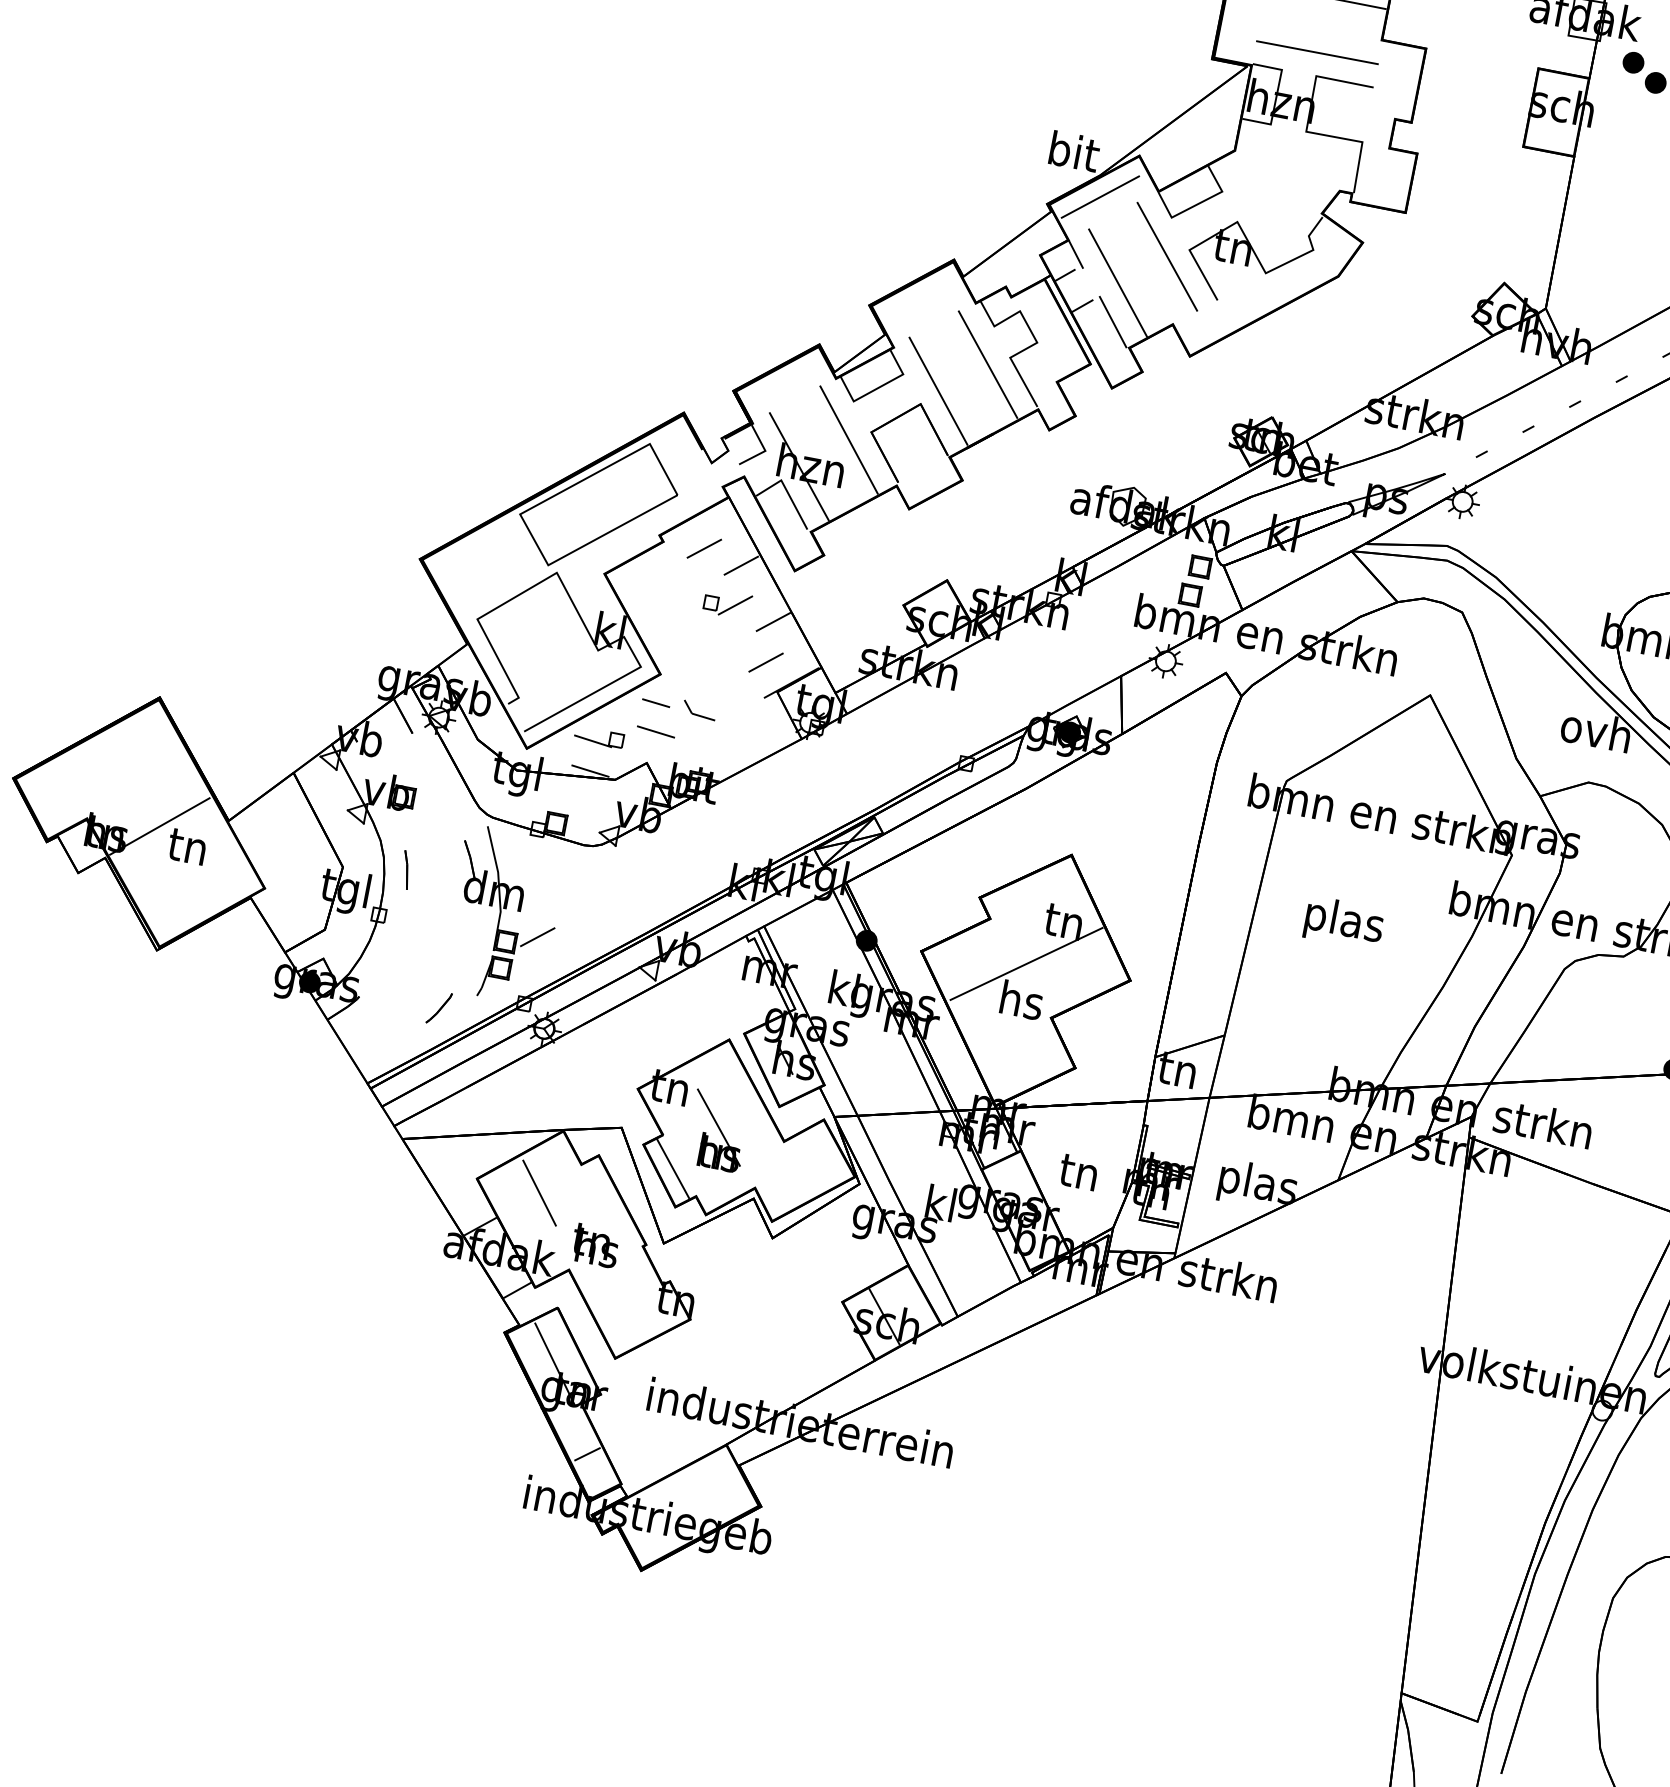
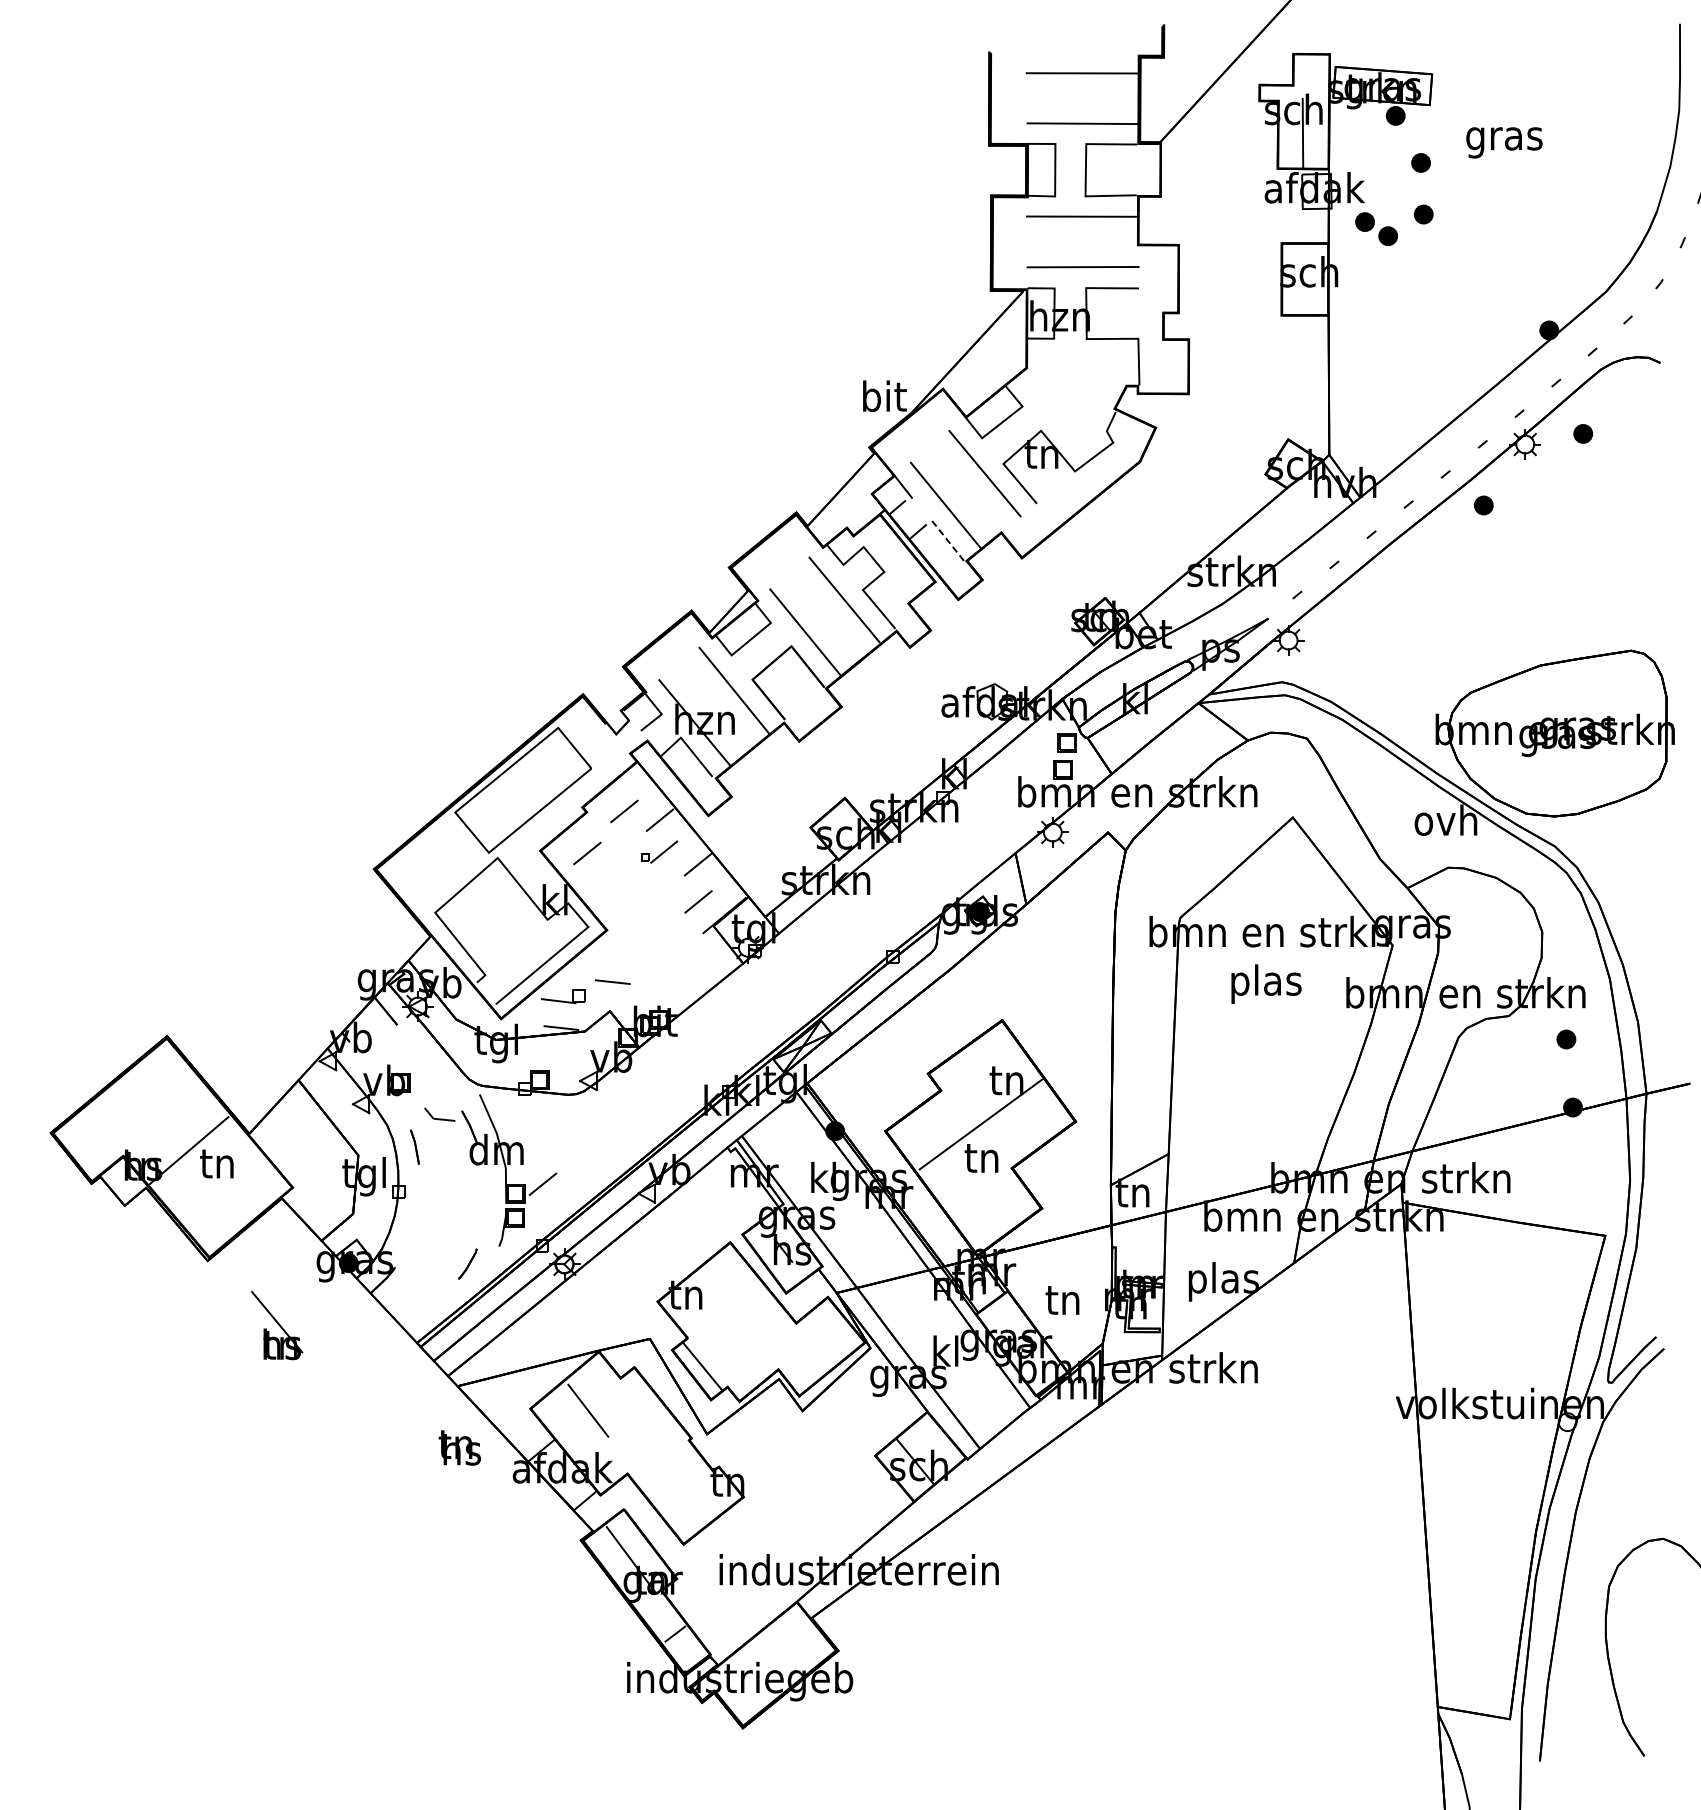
line: (1100, 197) -> (915, 432), removed
line: (1113, 321) -> (948, 540), solid -> dashed
line: (655, 586) -> (587, 853), added
part: (727, 604) -> (654, 856), size x0.6
line: (655, 702) -> (607, 956), removed
line: (698, 714) -> (439, 1118), moved
text: (1344, 922) -> (1266, 983), moved
text: (1021, 1000) -> (982, 1157), hs -> tn
part: (718, 1131) -> (277, 1325), moved
text: (595, 1245) -> (459, 1447), moved

